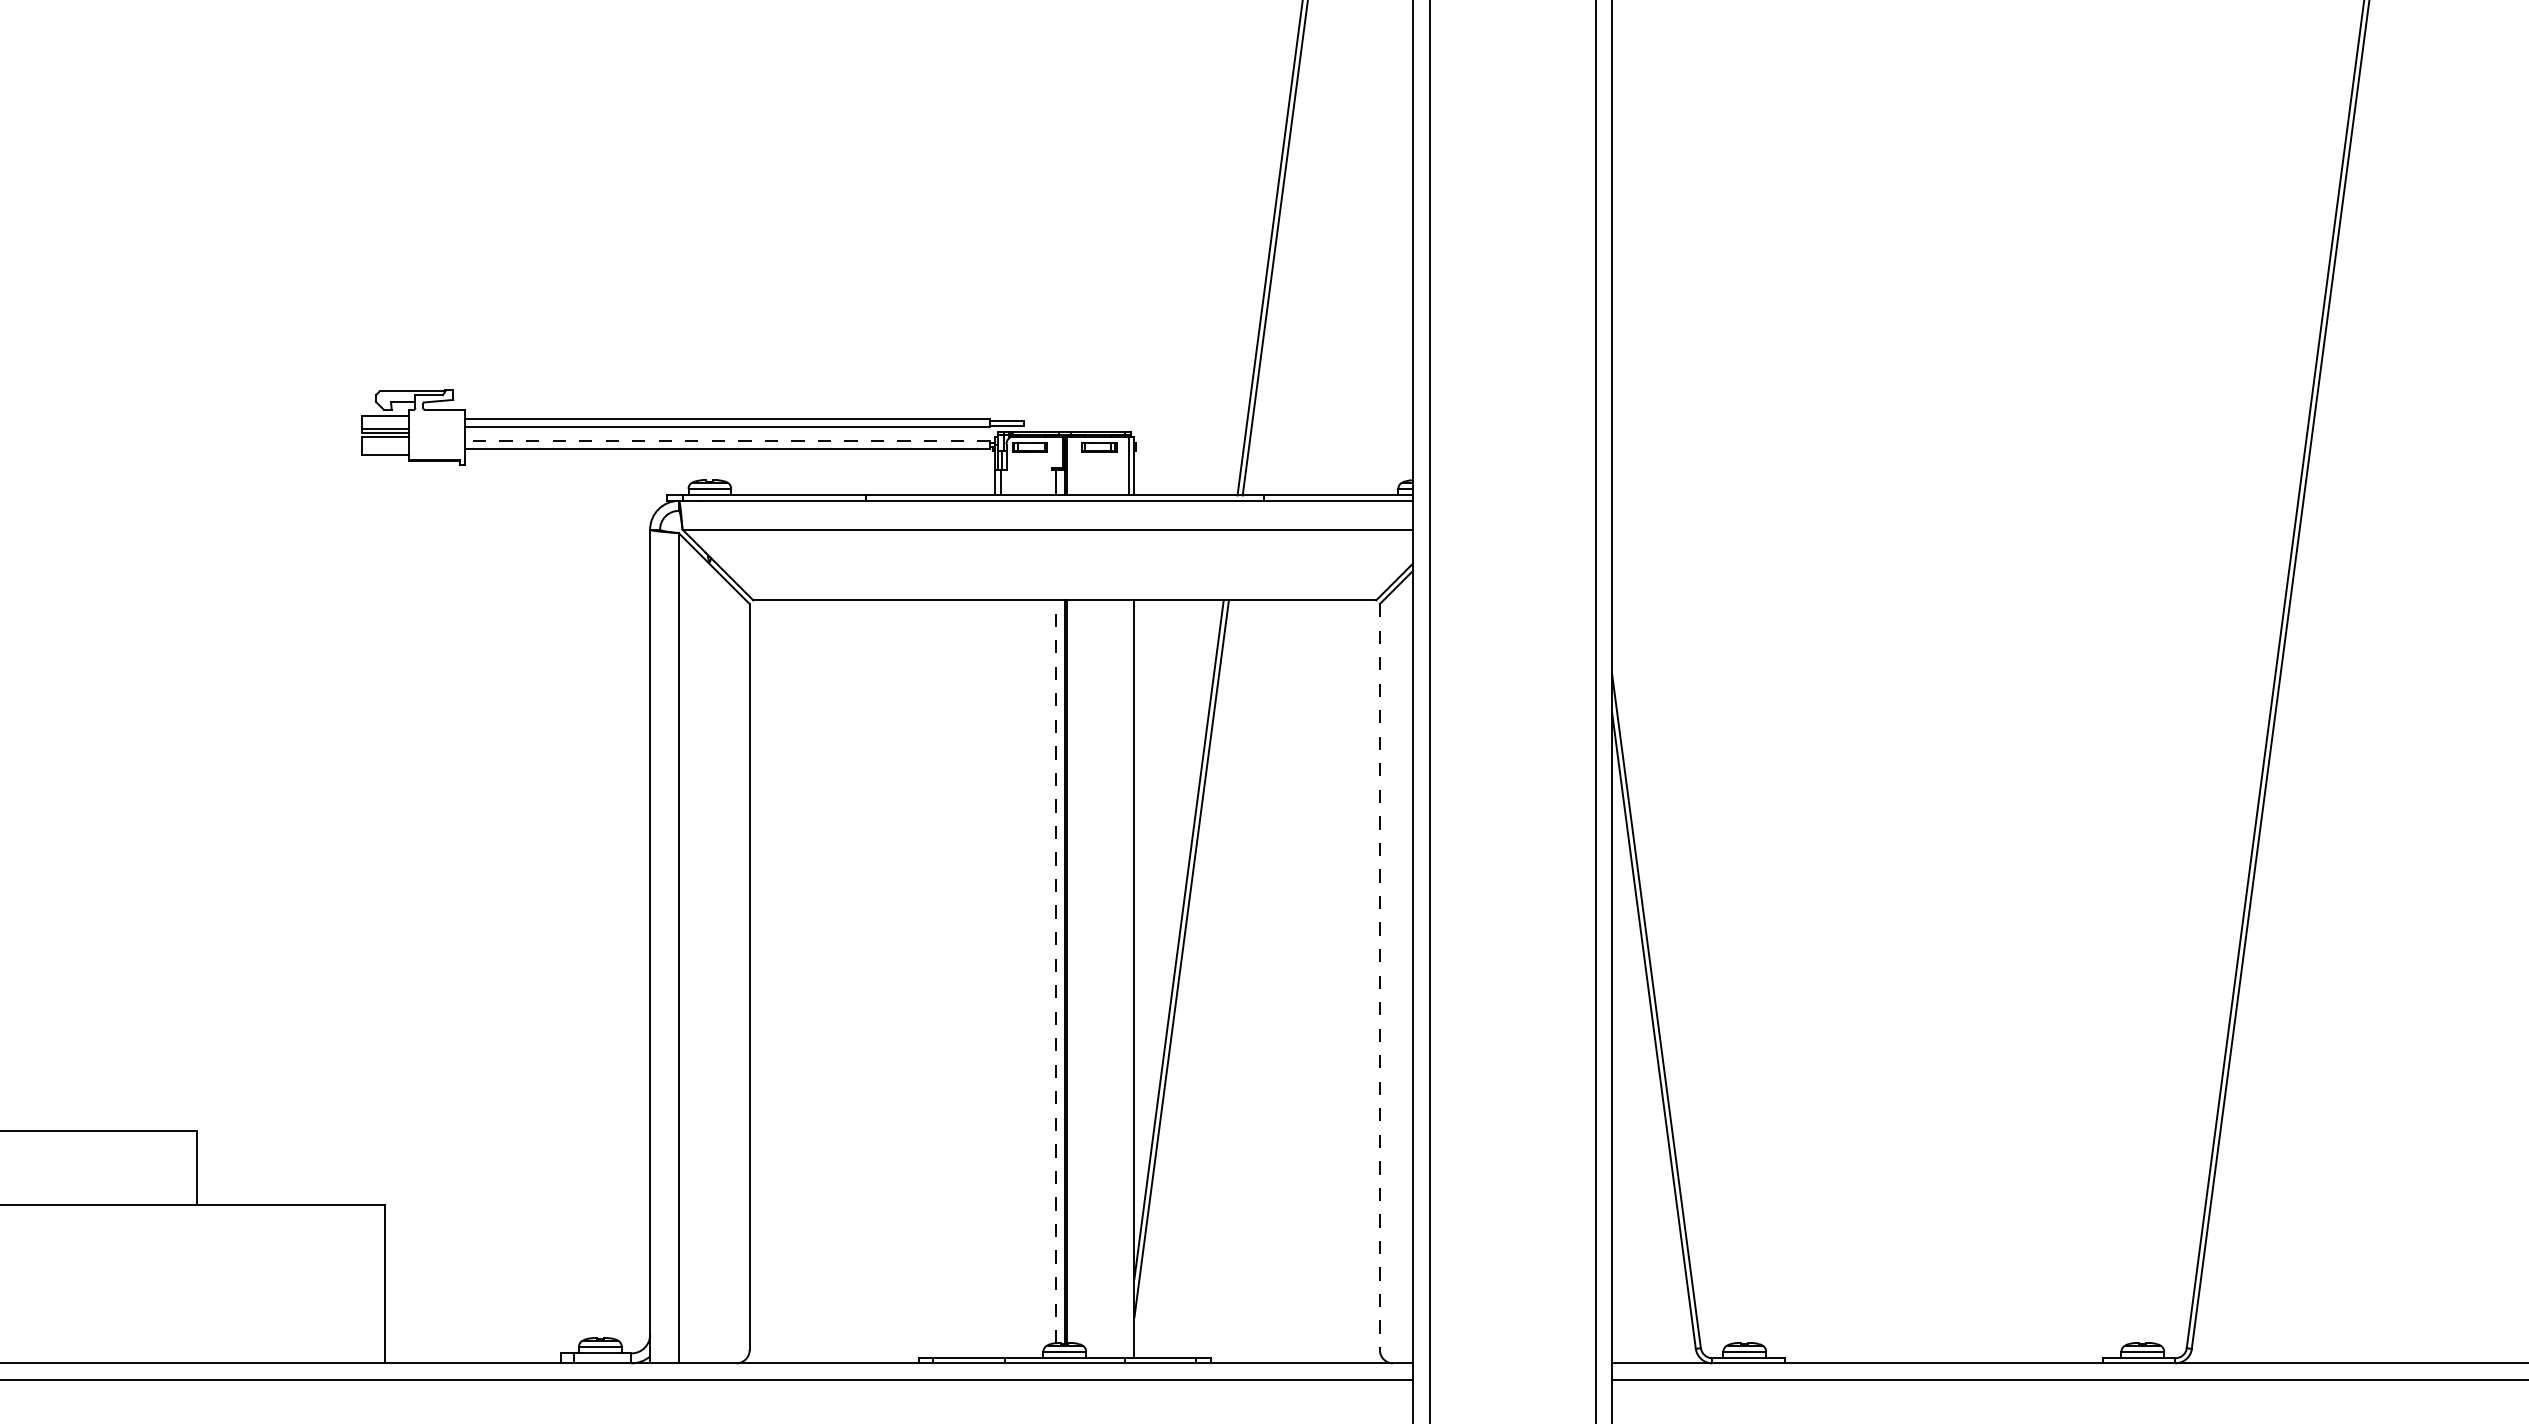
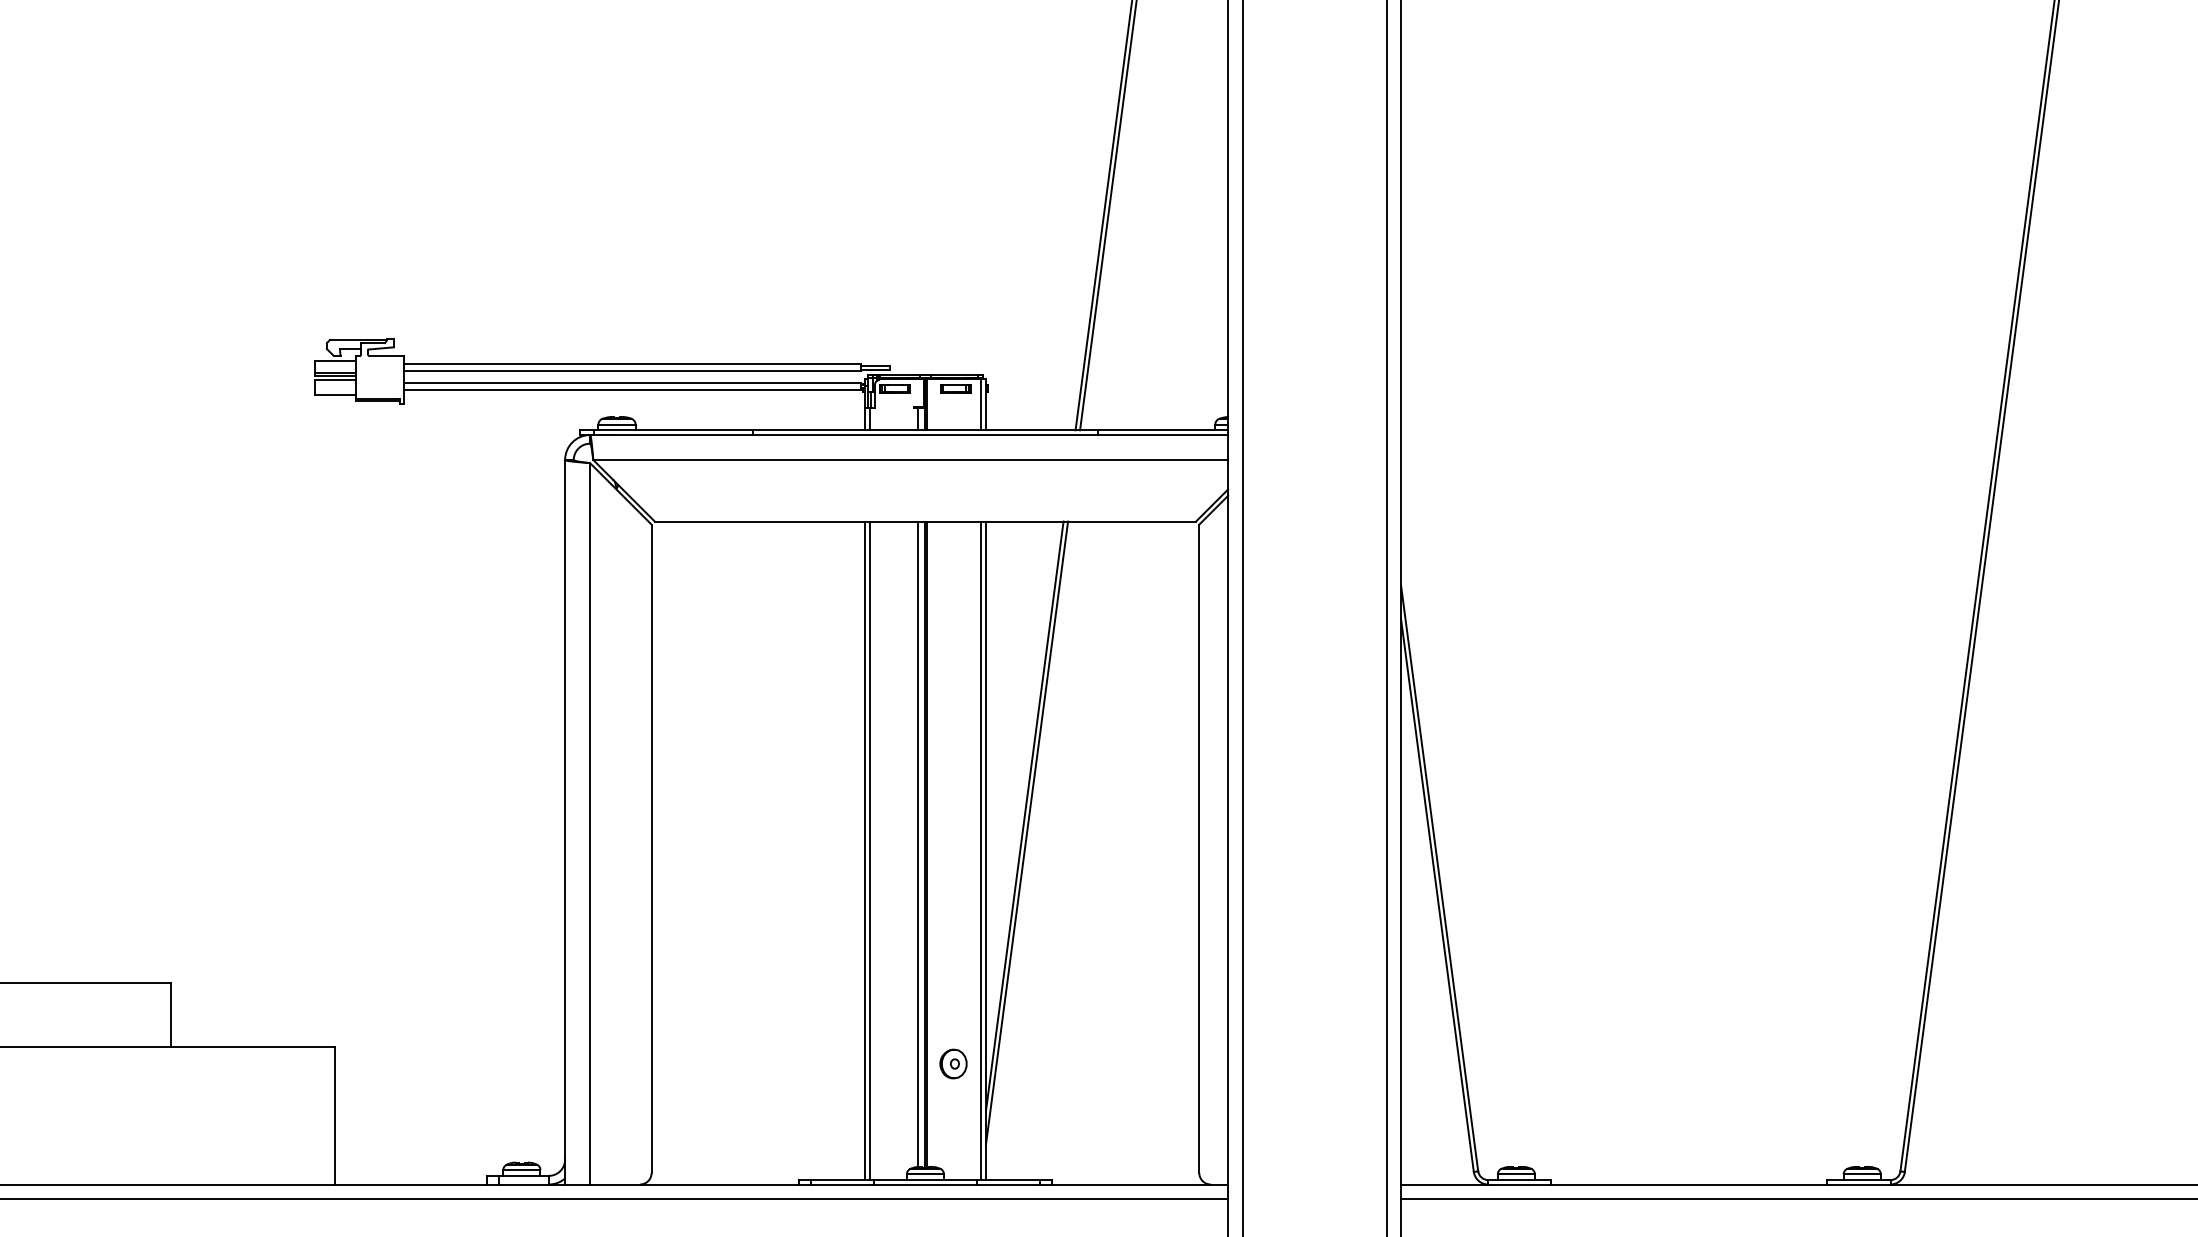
line: (727, 440) -> (632, 382), dashed -> solid
line: (1055, 971) -> (917, 844), dashed -> solid
line: (1379, 977) -> (1198, 849), dashed -> solid
line: (995, 979) -> (865, 850), added
line: (1000, 979) -> (869, 850), added
line: (1128, 979) -> (980, 850), added
part: (1097, 1224) -> (953, 1063), added

